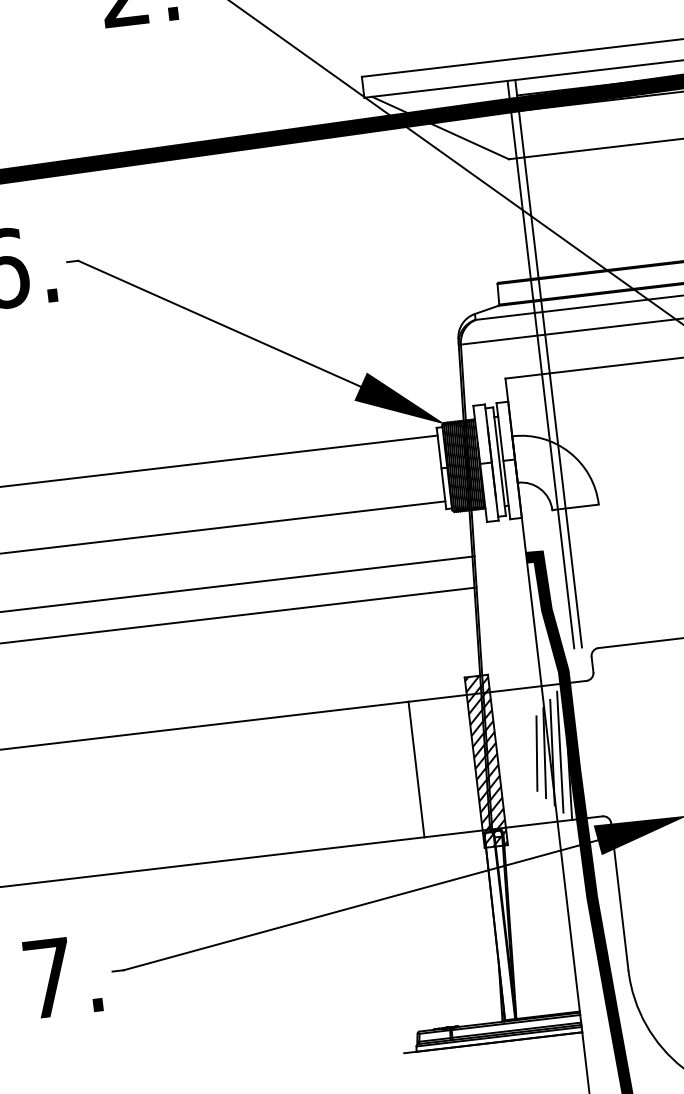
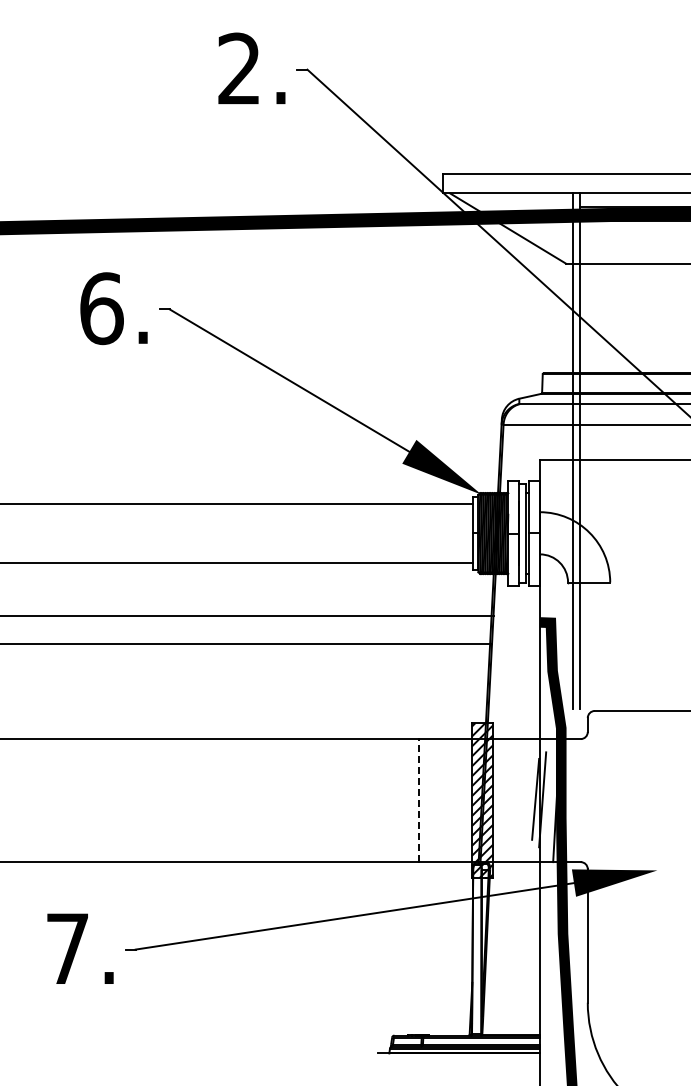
line: (559, 751) -> (549, 799), removed
line: (536, 753) -> (528, 798), removed
line: (416, 769) -> (419, 800), solid -> dashed

